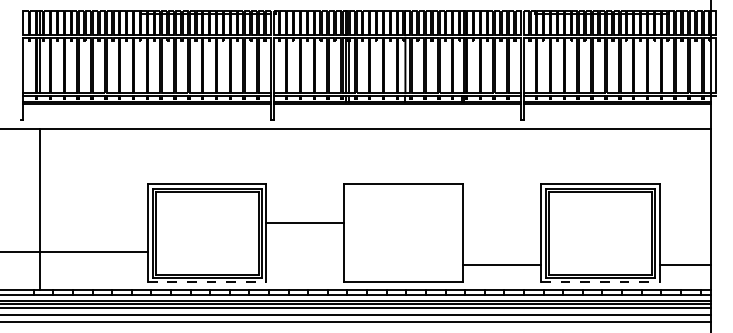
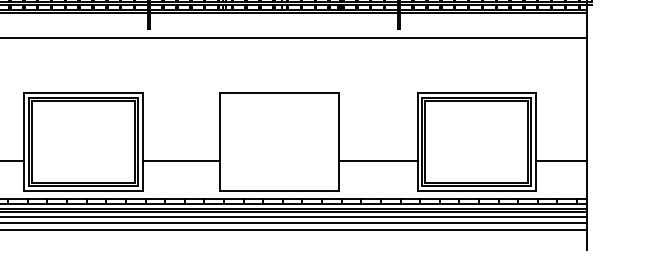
line: (304, 223) -> (180, 161), moved
line: (501, 265) -> (377, 161), moved
line: (684, 265) -> (560, 161), moved
line: (207, 282) -> (83, 191), dashed -> solid
line: (600, 282) -> (476, 191), dashed -> solid

